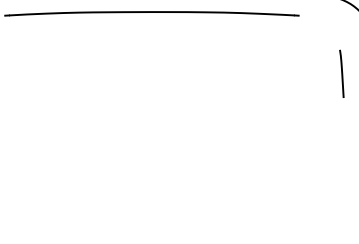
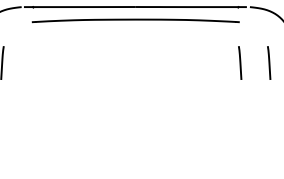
line: (301, 73) -> (240, 62), added

